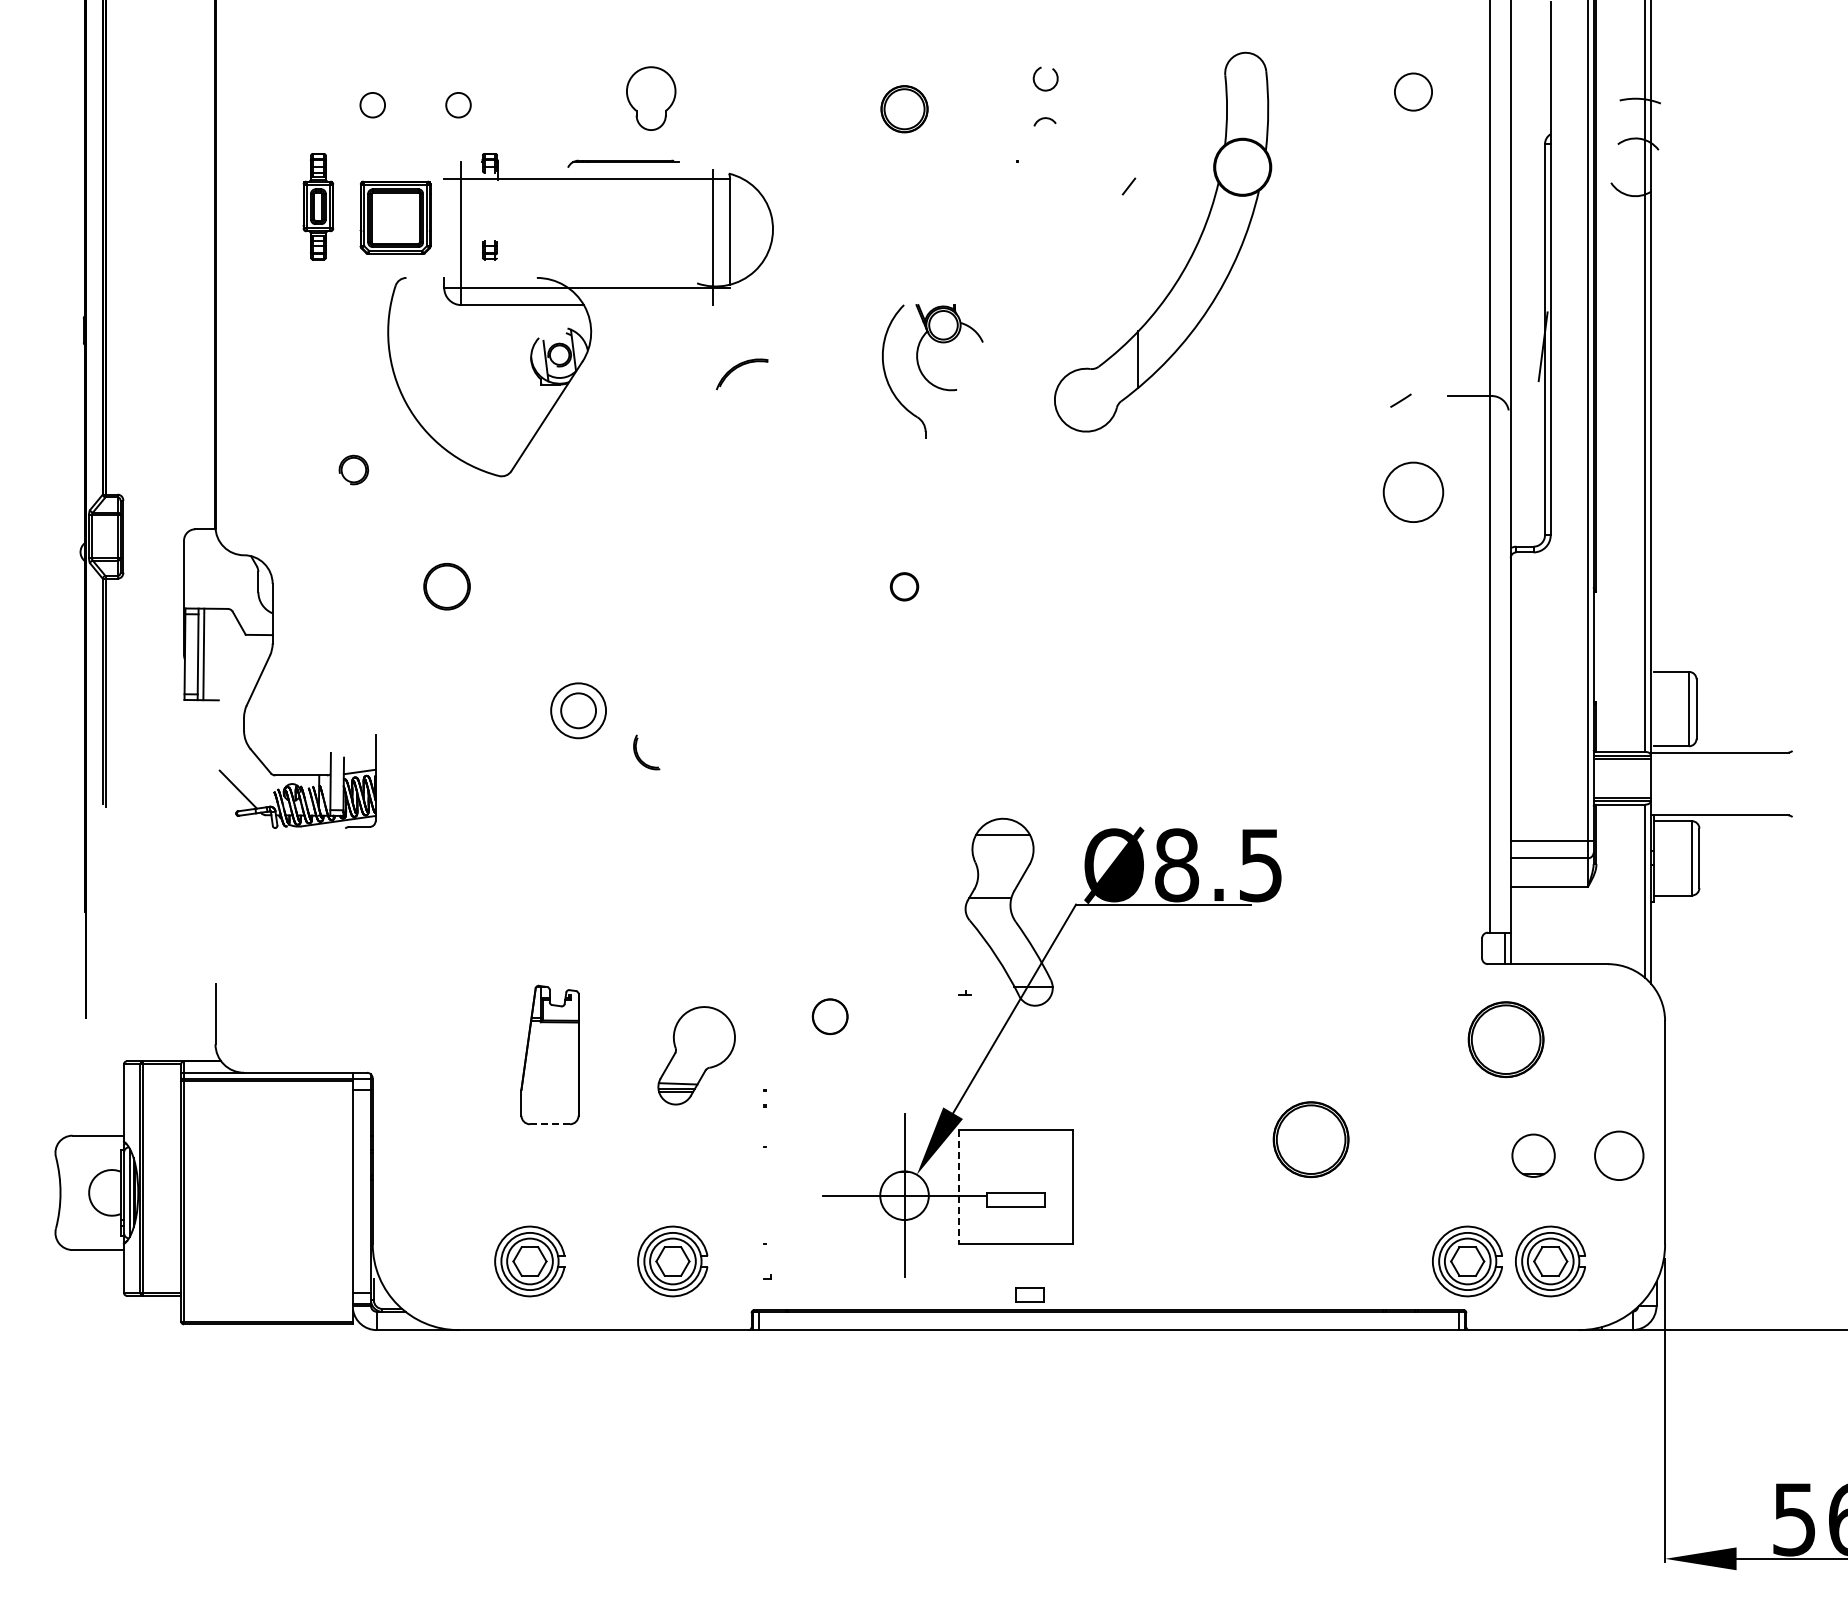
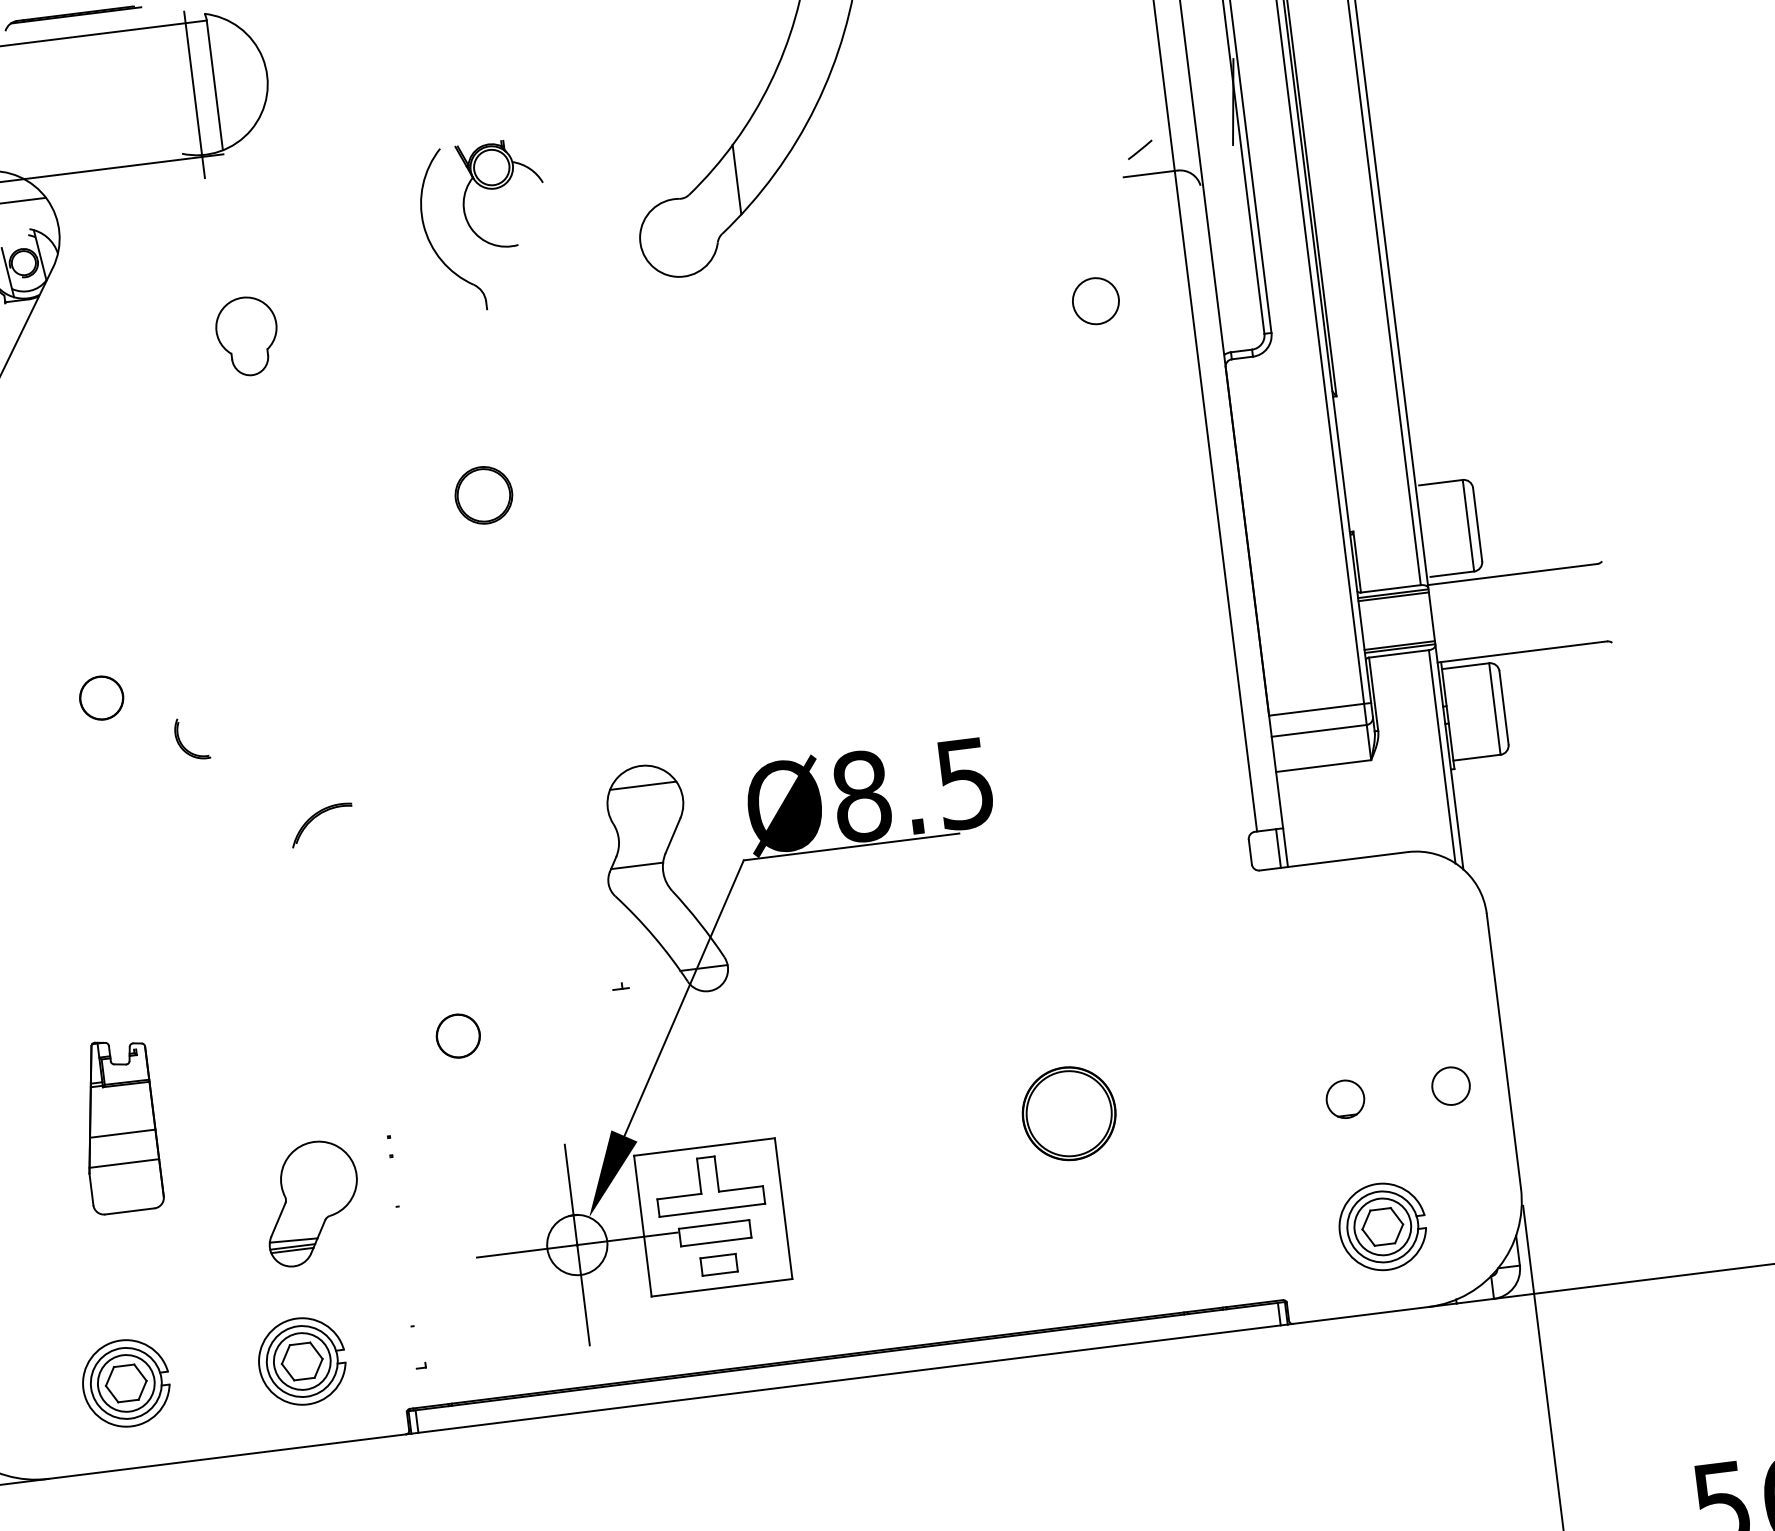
part: (739, 367) -> (317, 817), moved
line: (1400, 400) -> (1139, 149), moved
part: (731, 435) -> (247, 335), added
circle: (1413, 491) -> (1095, 300), size x0.62
part: (904, 586) -> (483, 495), size x1.67
circle: (578, 710) -> (101, 697), size x0.62
part: (1505, 1039) -> (1293, 960), removed
part: (696, 1055) -> (311, 1202), moved
line: (551, 1061) -> (122, 1133), added
line: (550, 1085) -> (124, 1163), added
line: (550, 1124) -> (130, 1211), dashed -> solid
circle: (1533, 1155) -> (1345, 1099), size x0.71
circle: (1619, 1155) -> (1451, 1085), size x0.62
part: (1015, 1159) -> (708, 1183), added
line: (958, 1187) -> (642, 1226), dashed -> solid
part: (1467, 1261) -> (1280, 1239), removed
part: (1029, 1294) -> (718, 1264), moved

